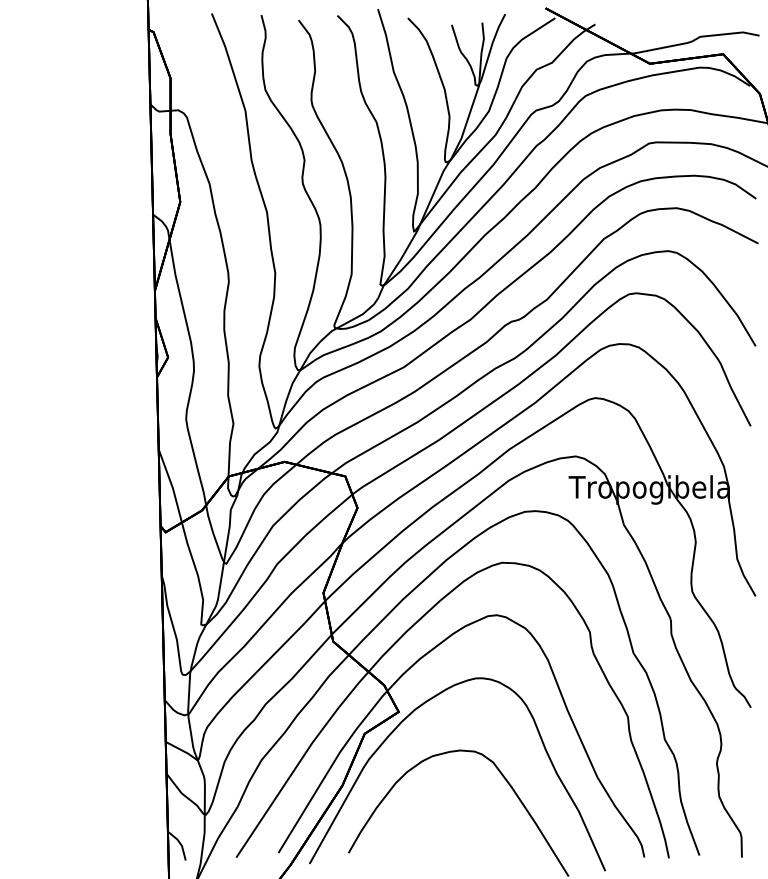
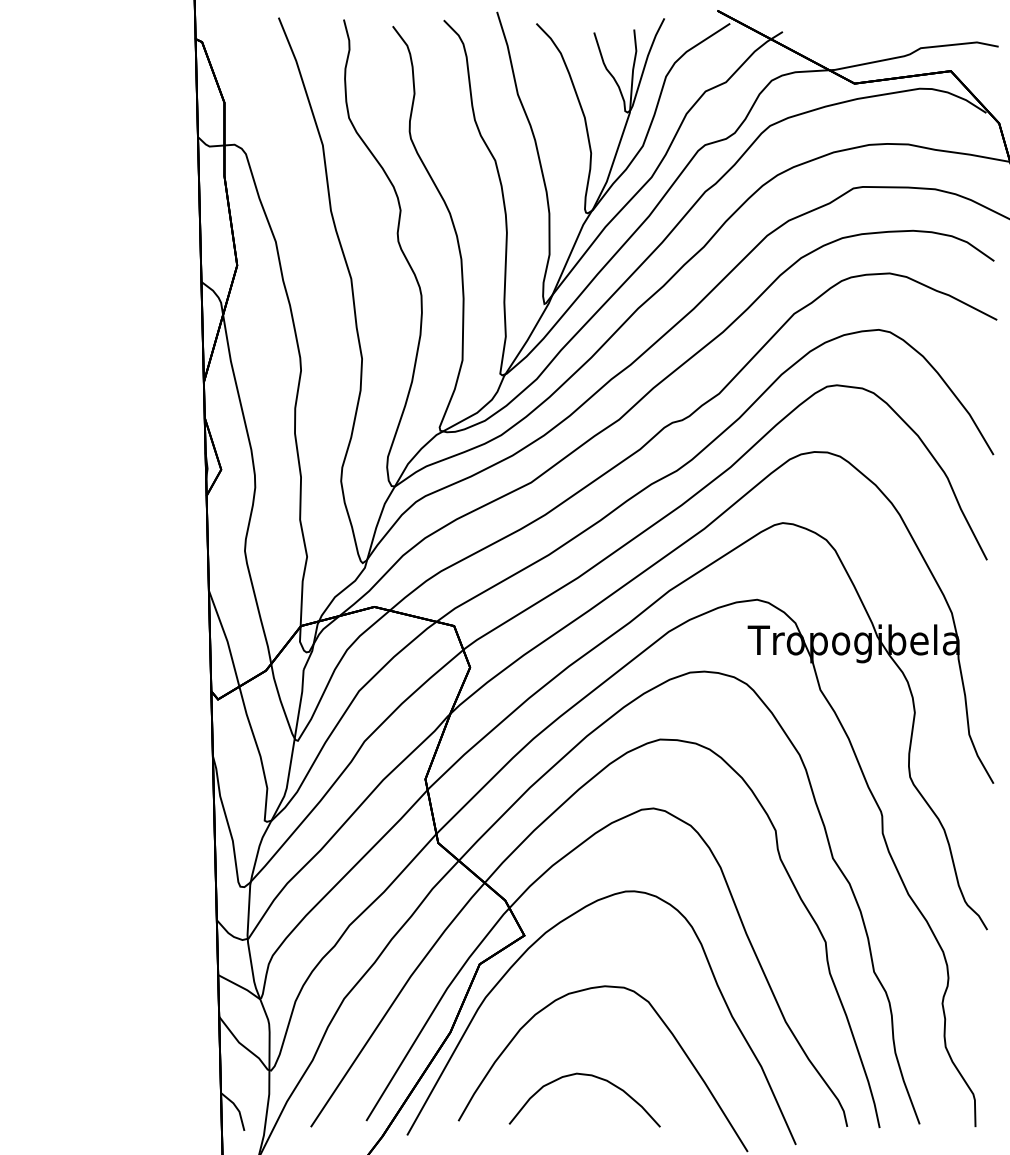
curve: (449, 819) -> (590, 1076), added

